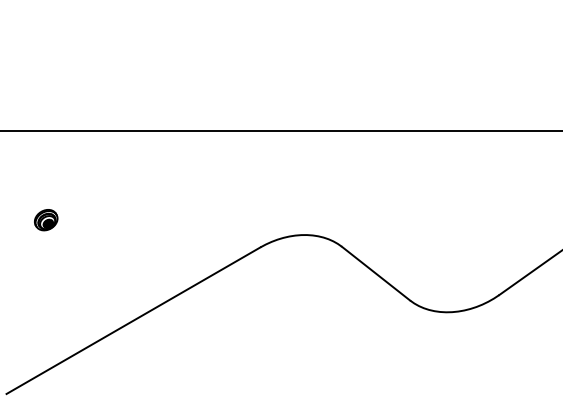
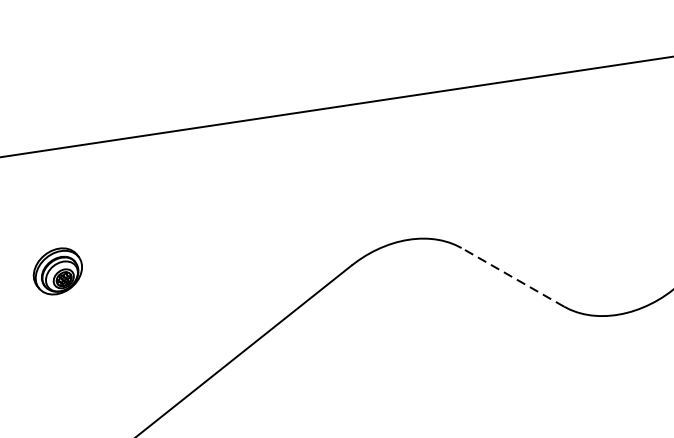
part: (46, 220) -> (58, 272), size x1.6
line: (375, 273) -> (512, 277), solid -> dashed

